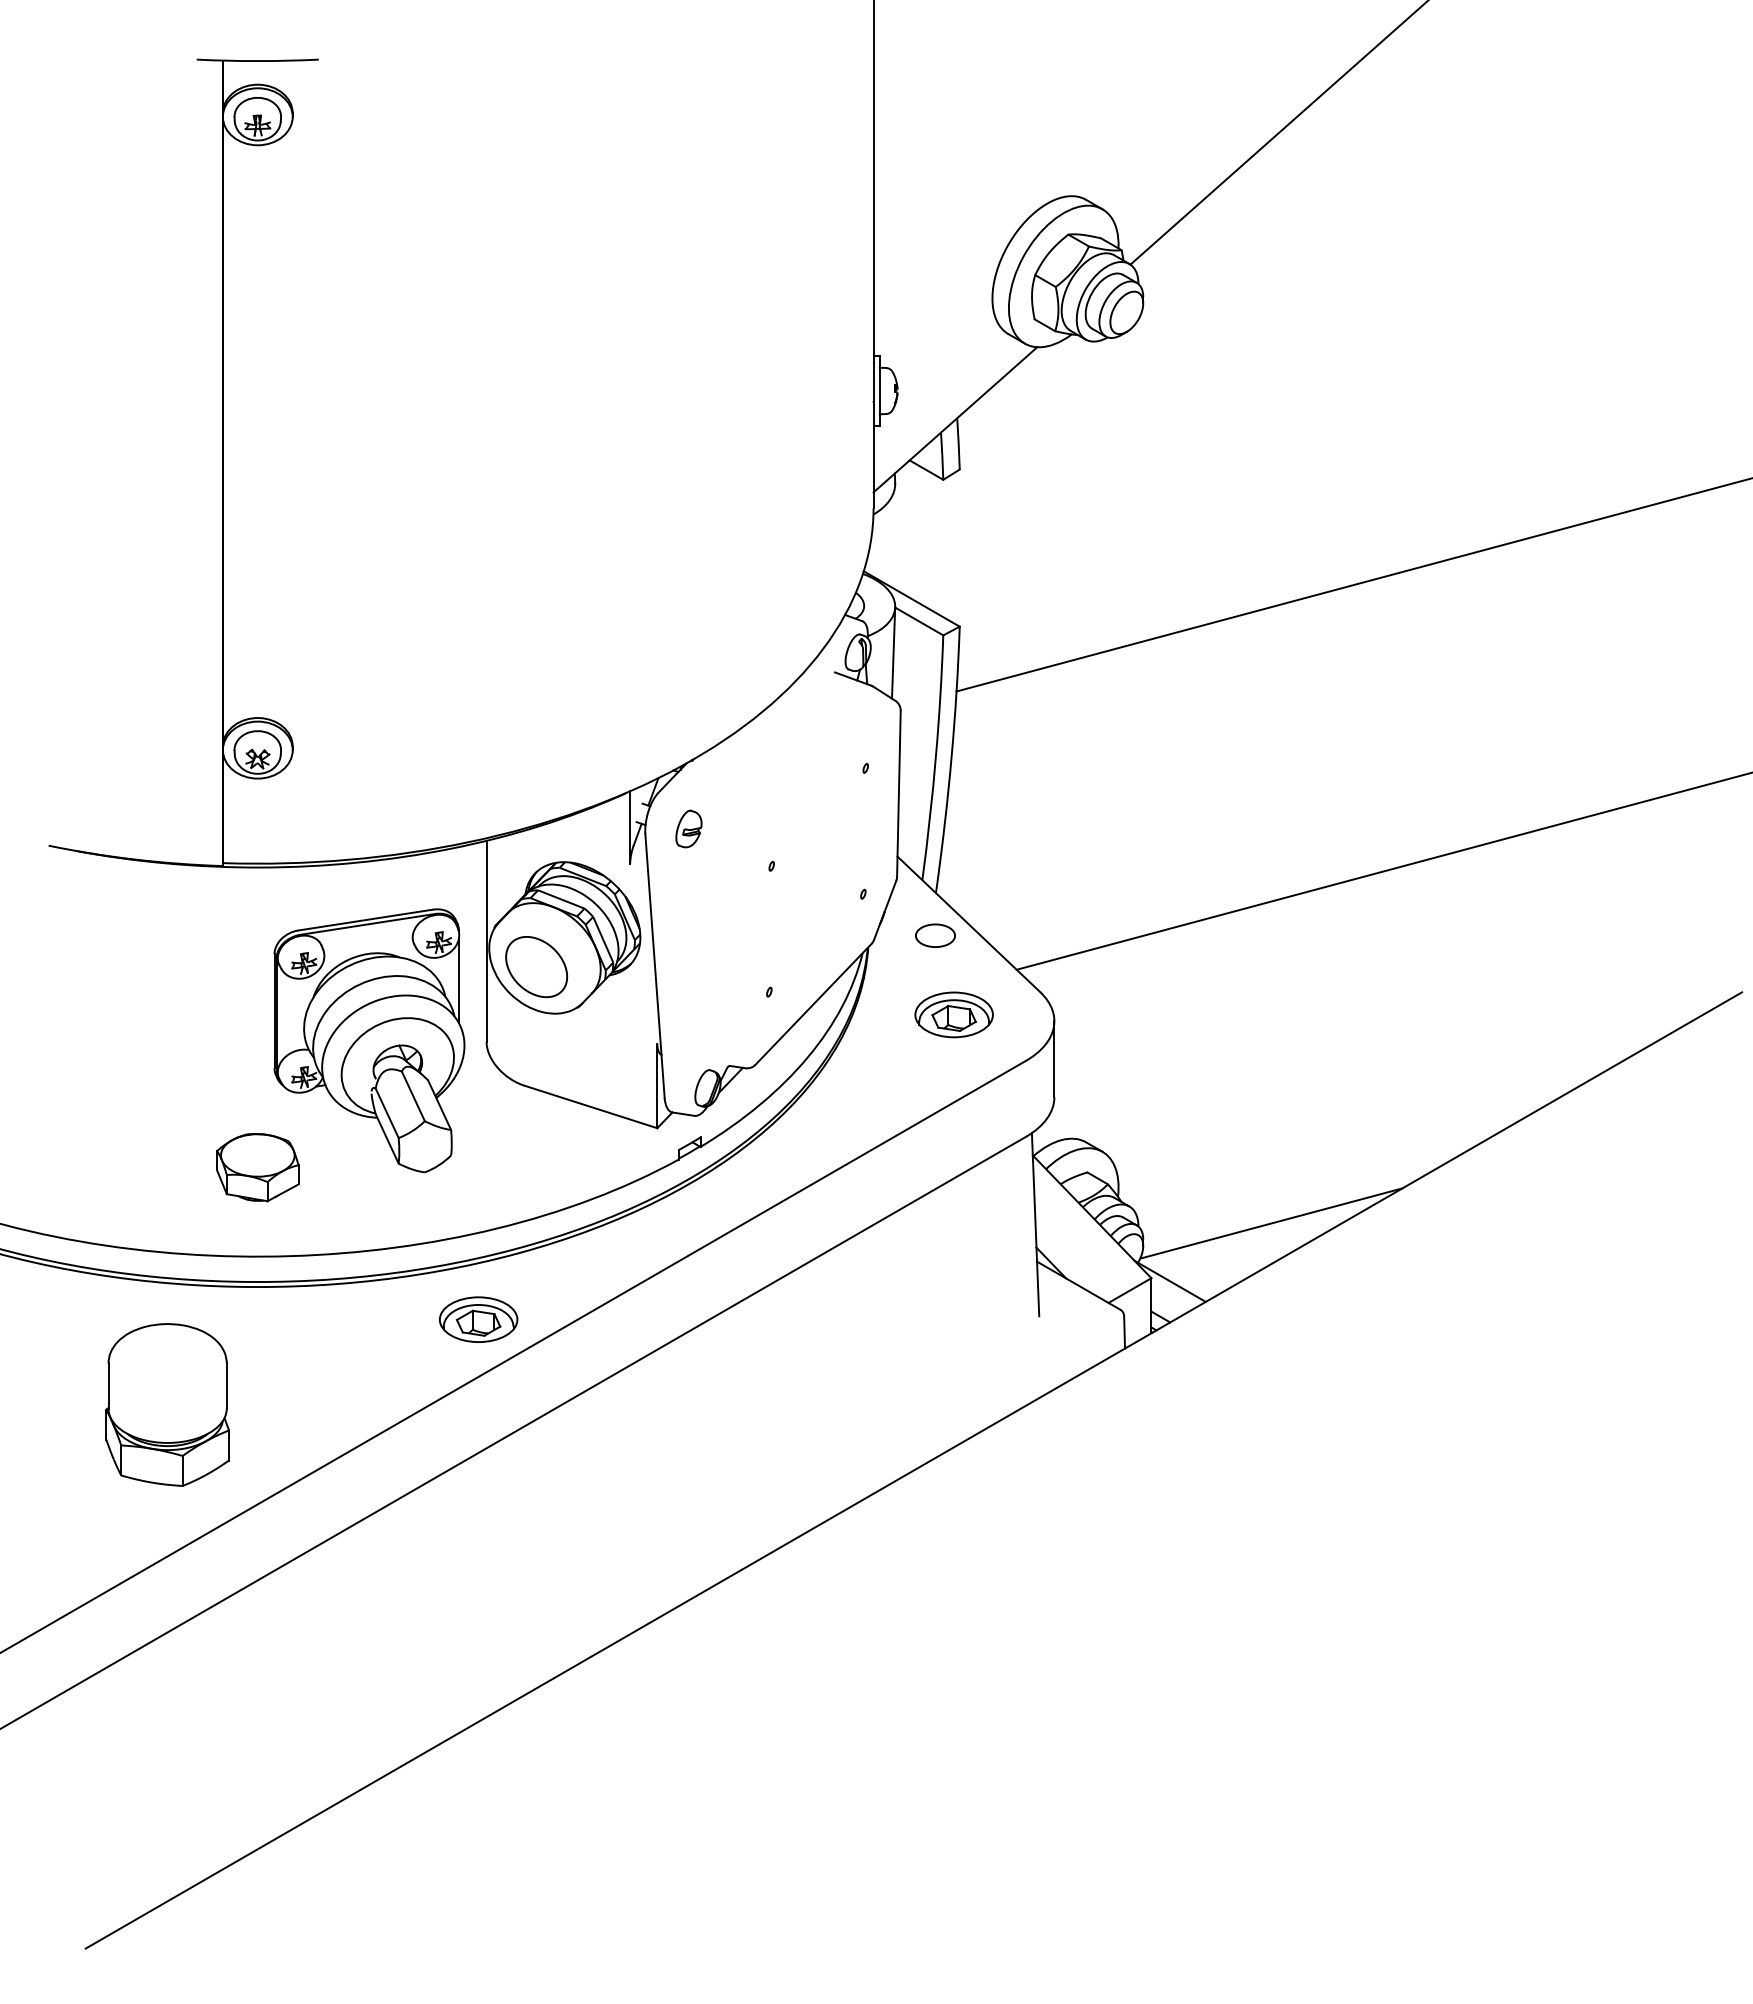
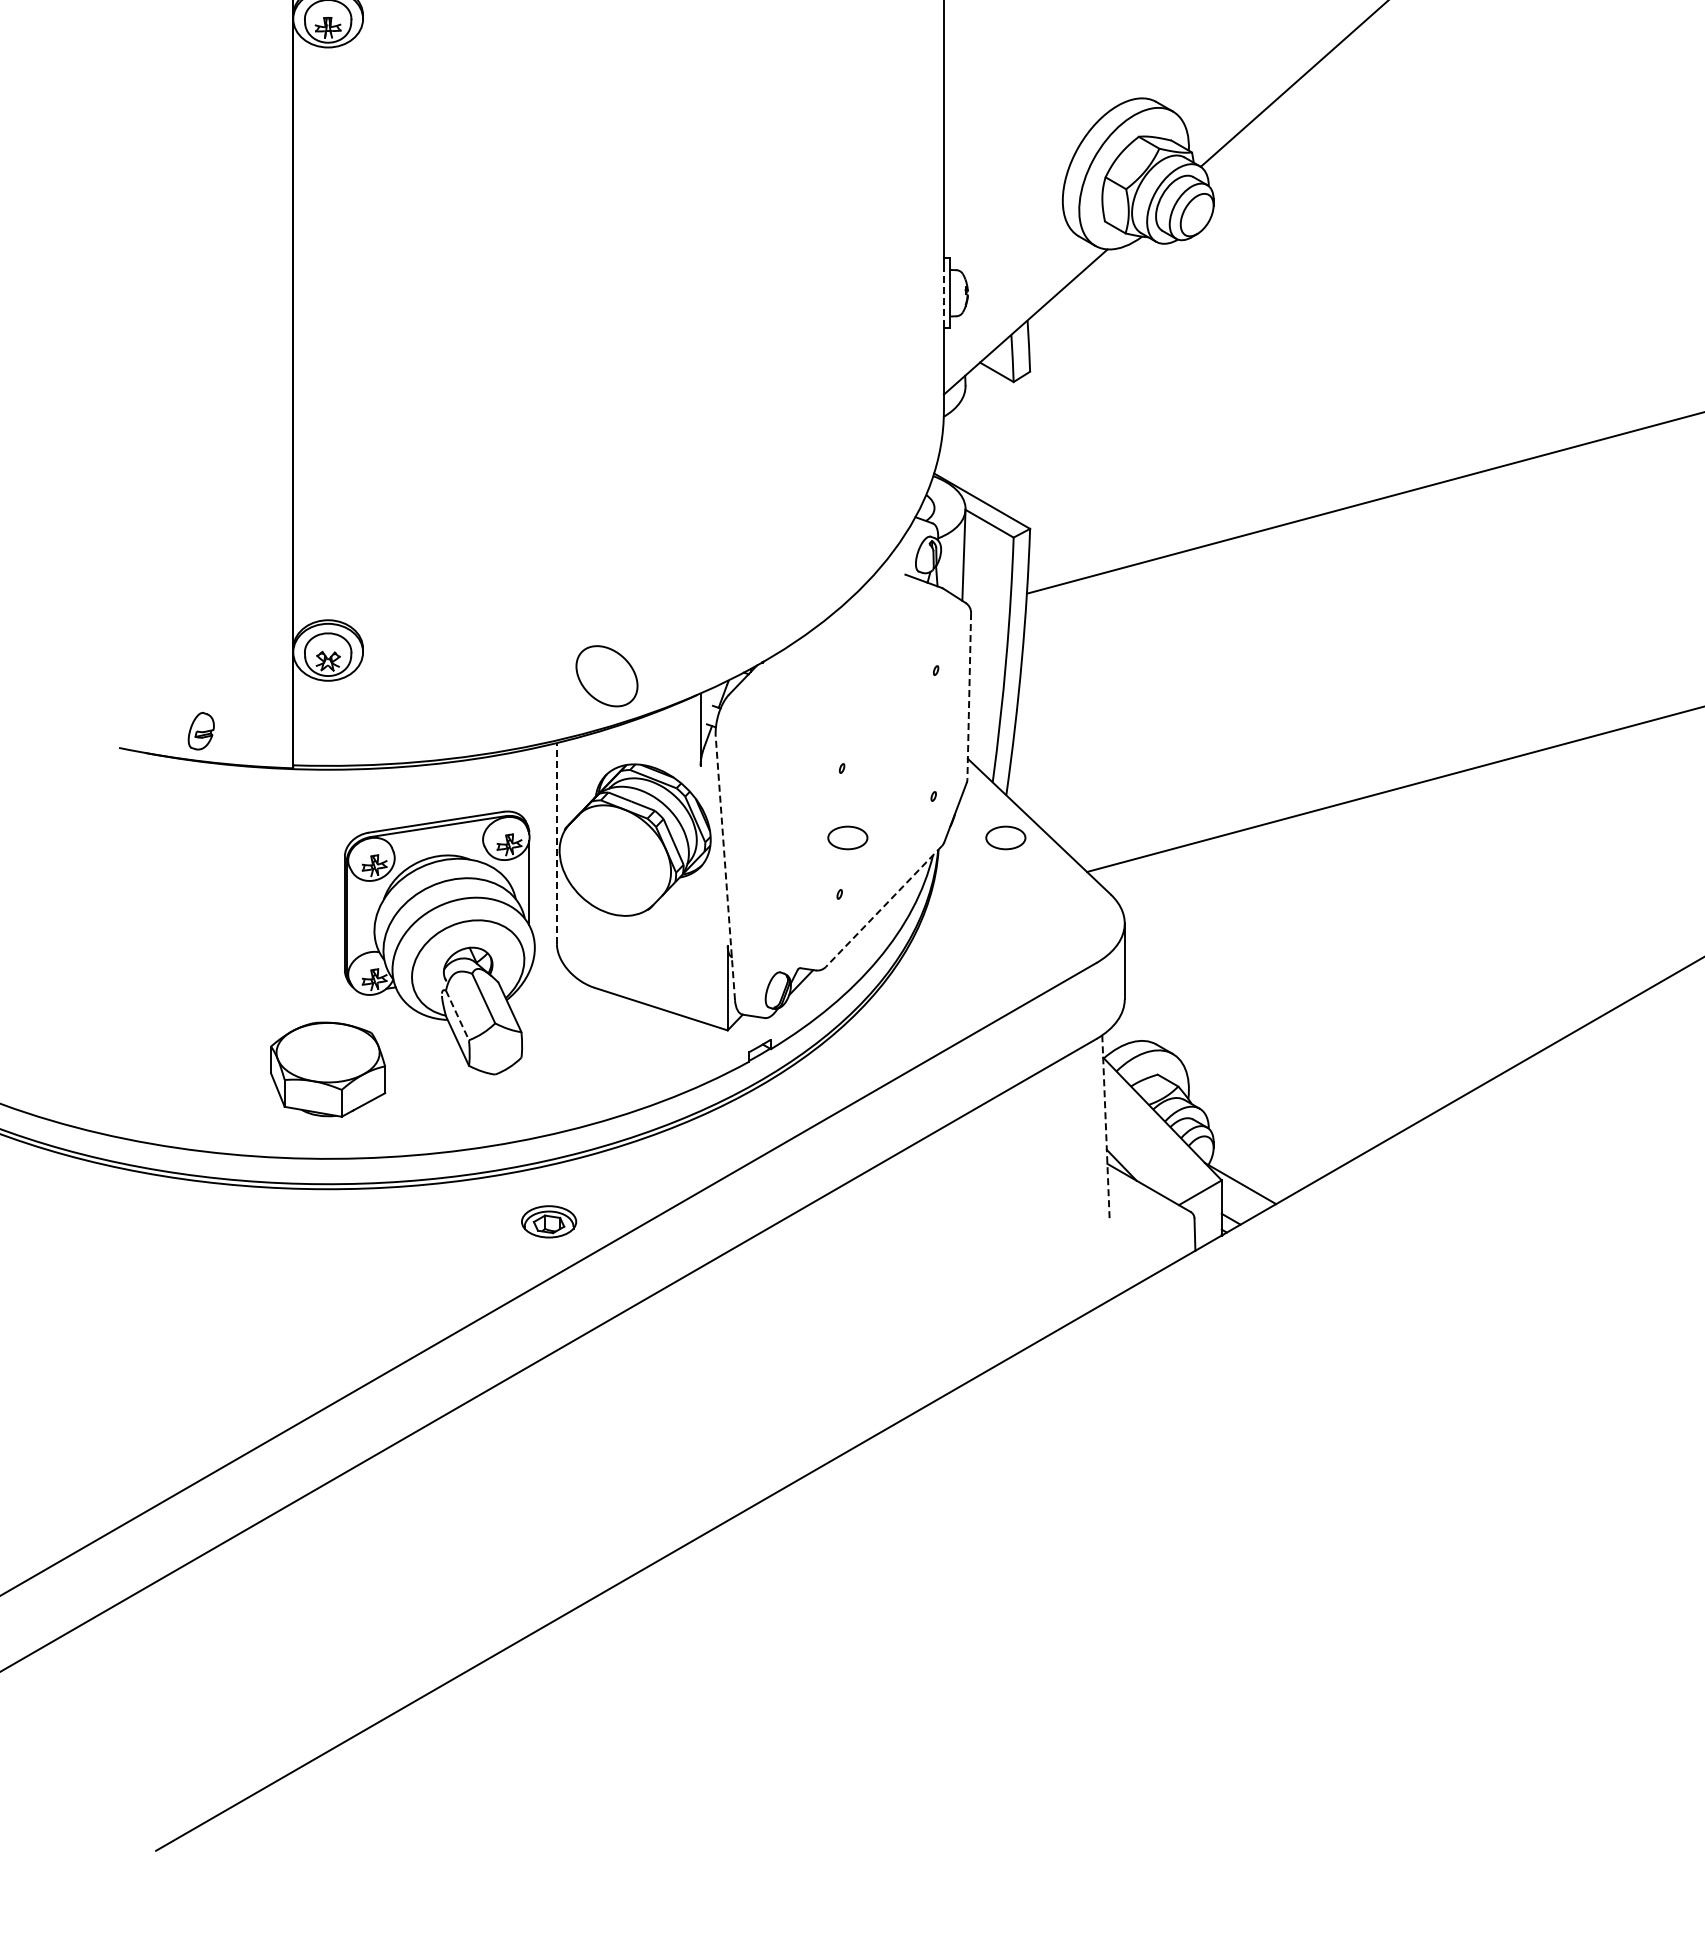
line: (873, 394) -> (943, 296), solid -> dashed
line: (898, 794) -> (968, 696), solid -> dashed
part: (688, 828) -> (200, 730), moved
part: (777, 935) -> (847, 837), added
line: (486, 941) -> (556, 843), solid -> dashed
line: (654, 965) -> (724, 867), solid -> dashed
part: (536, 967) -> (606, 676), moved
line: (813, 1004) -> (883, 906), solid -> dashed
part: (953, 1014) -> (1023, 916), removed
line: (387, 1113) -> (457, 1015), solid -> dashed
part: (257, 1167) -> (327, 1069), size x1.4
line: (1271, 1223) -> (1341, 1125), removed
line: (1035, 1224) -> (1105, 1126), solid -> dashed
part: (478, 1319) -> (548, 1221), size x0.7
part: (167, 1404) -> (237, 1306), removed

